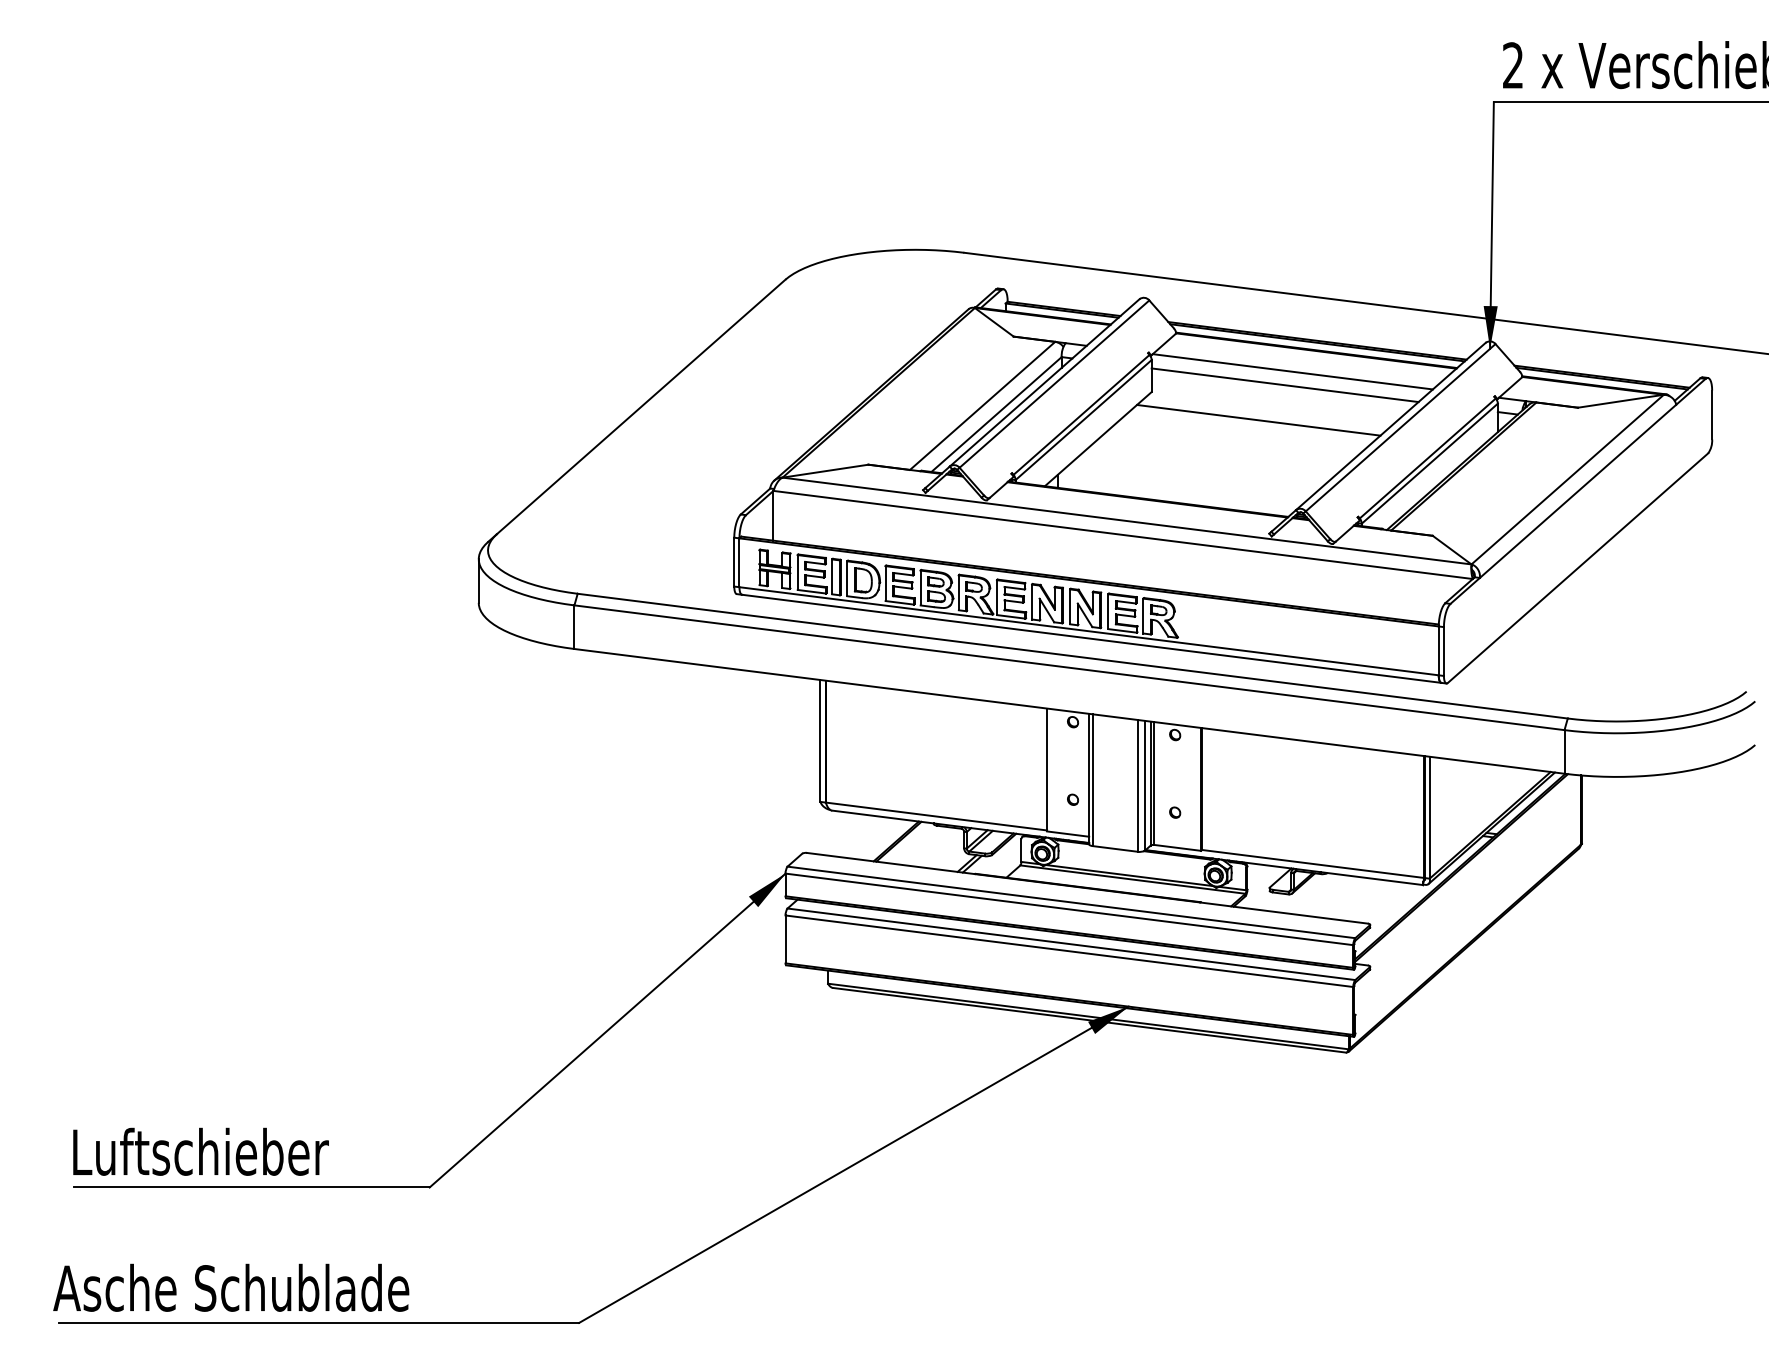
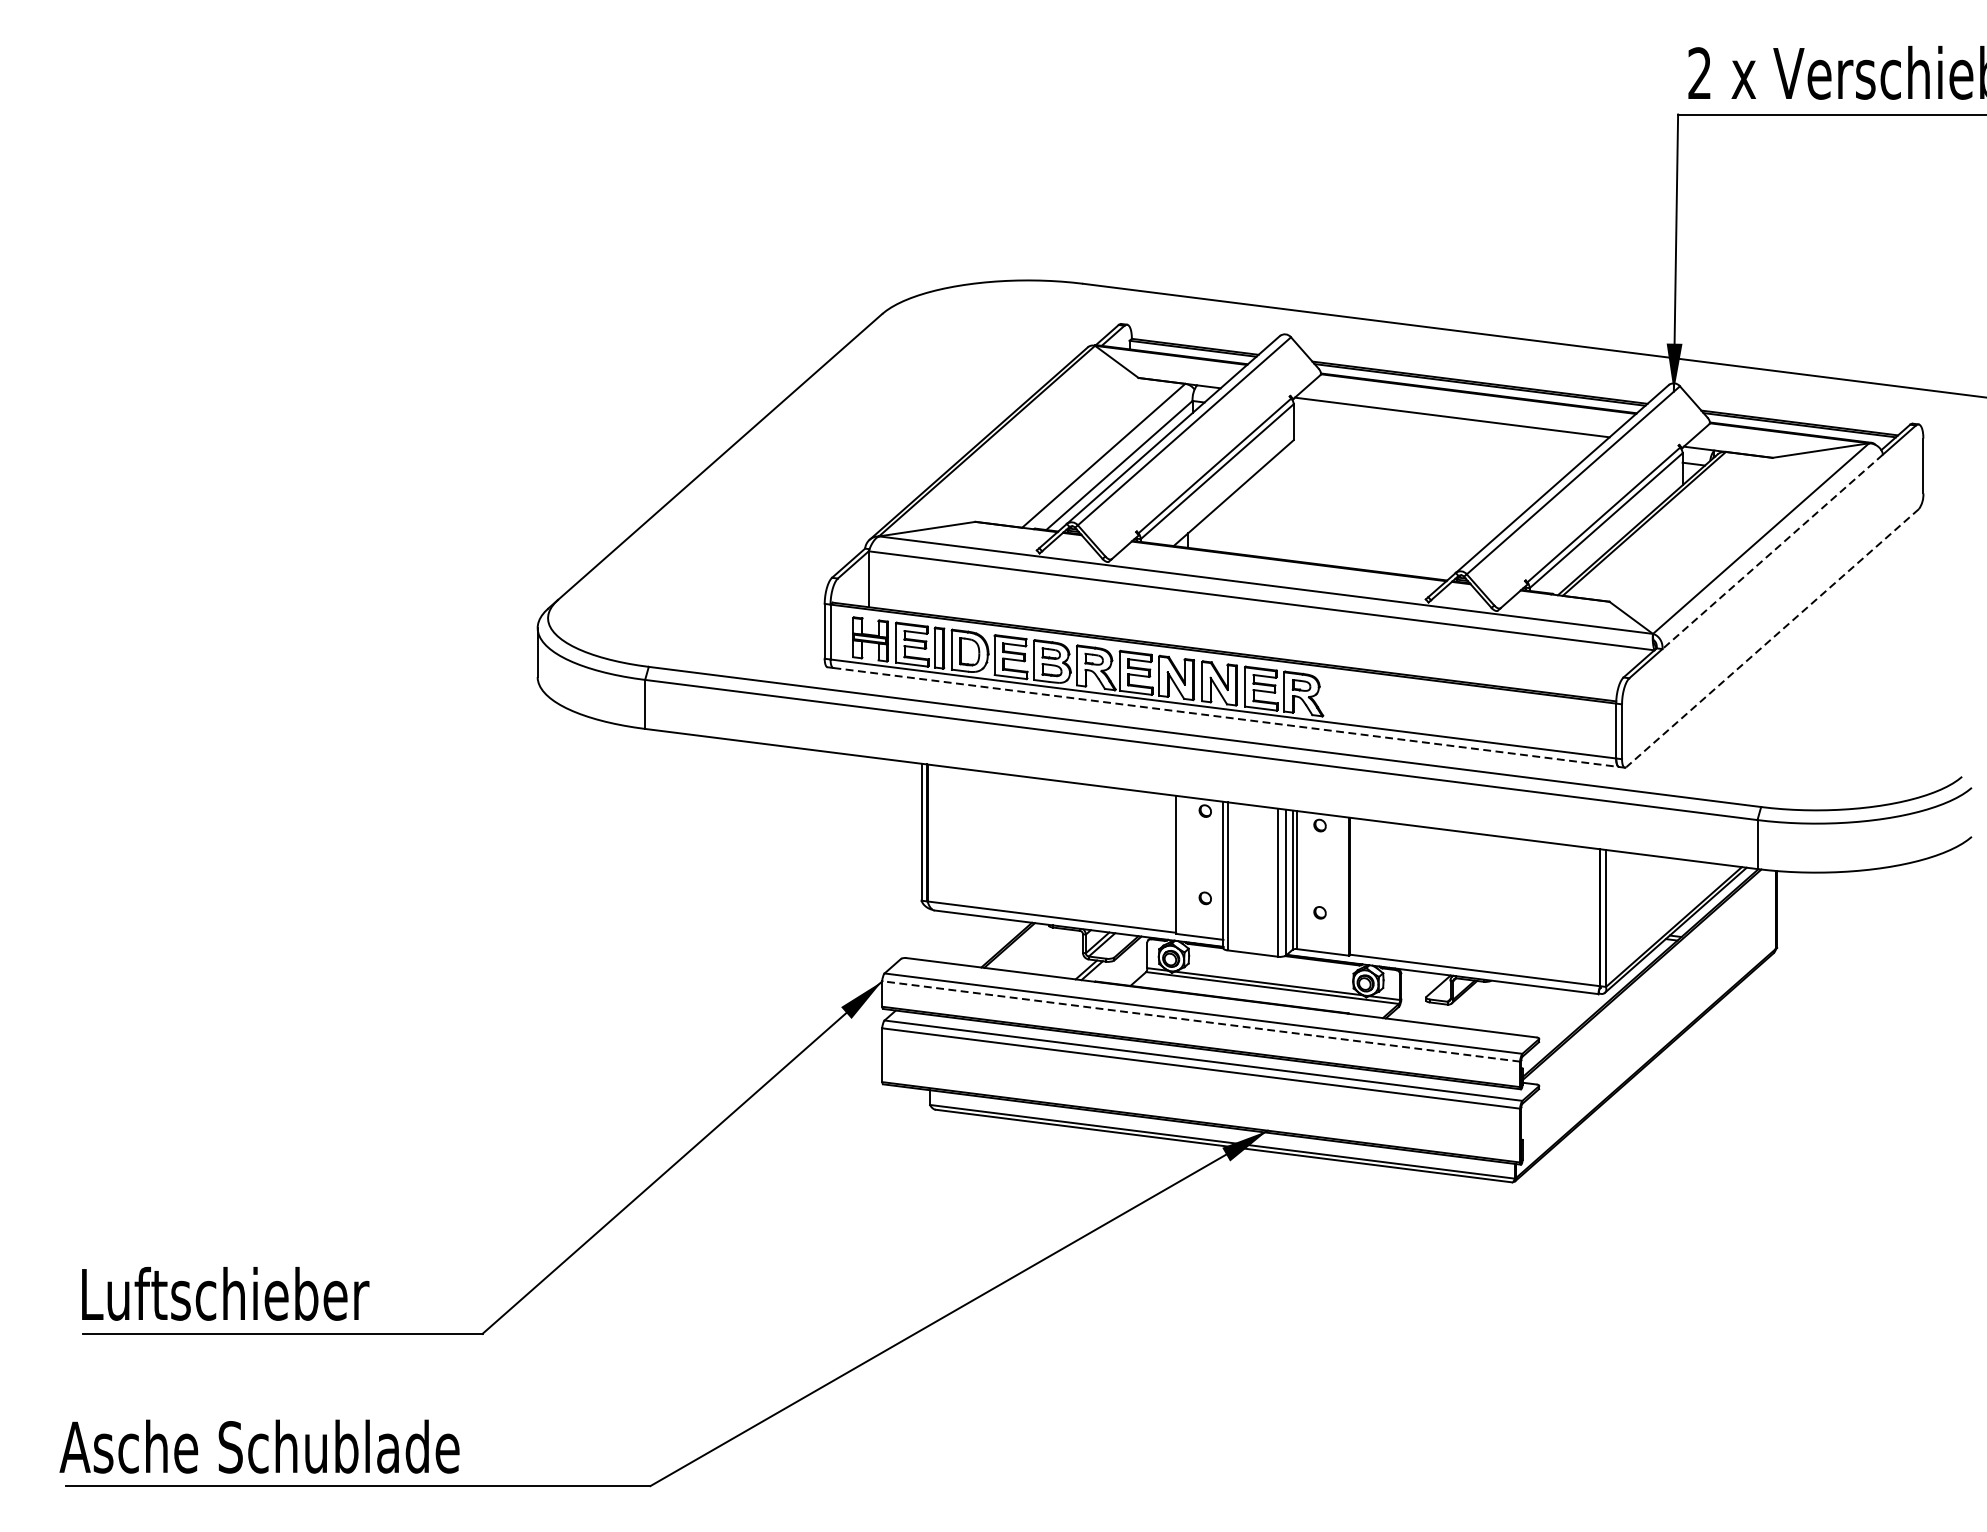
line: (1284, 385) -> (1442, 432), removed
line: (1258, 419) -> (1413, 471), removed
line: (1578, 491) -> (1773, 551), solid -> dashed
line: (1578, 568) -> (1773, 638), solid -> dashed
line: (1092, 638) -> (1227, 717), solid -> dashed
line: (1068, 909) -> (1200, 1021), solid -> dashed

